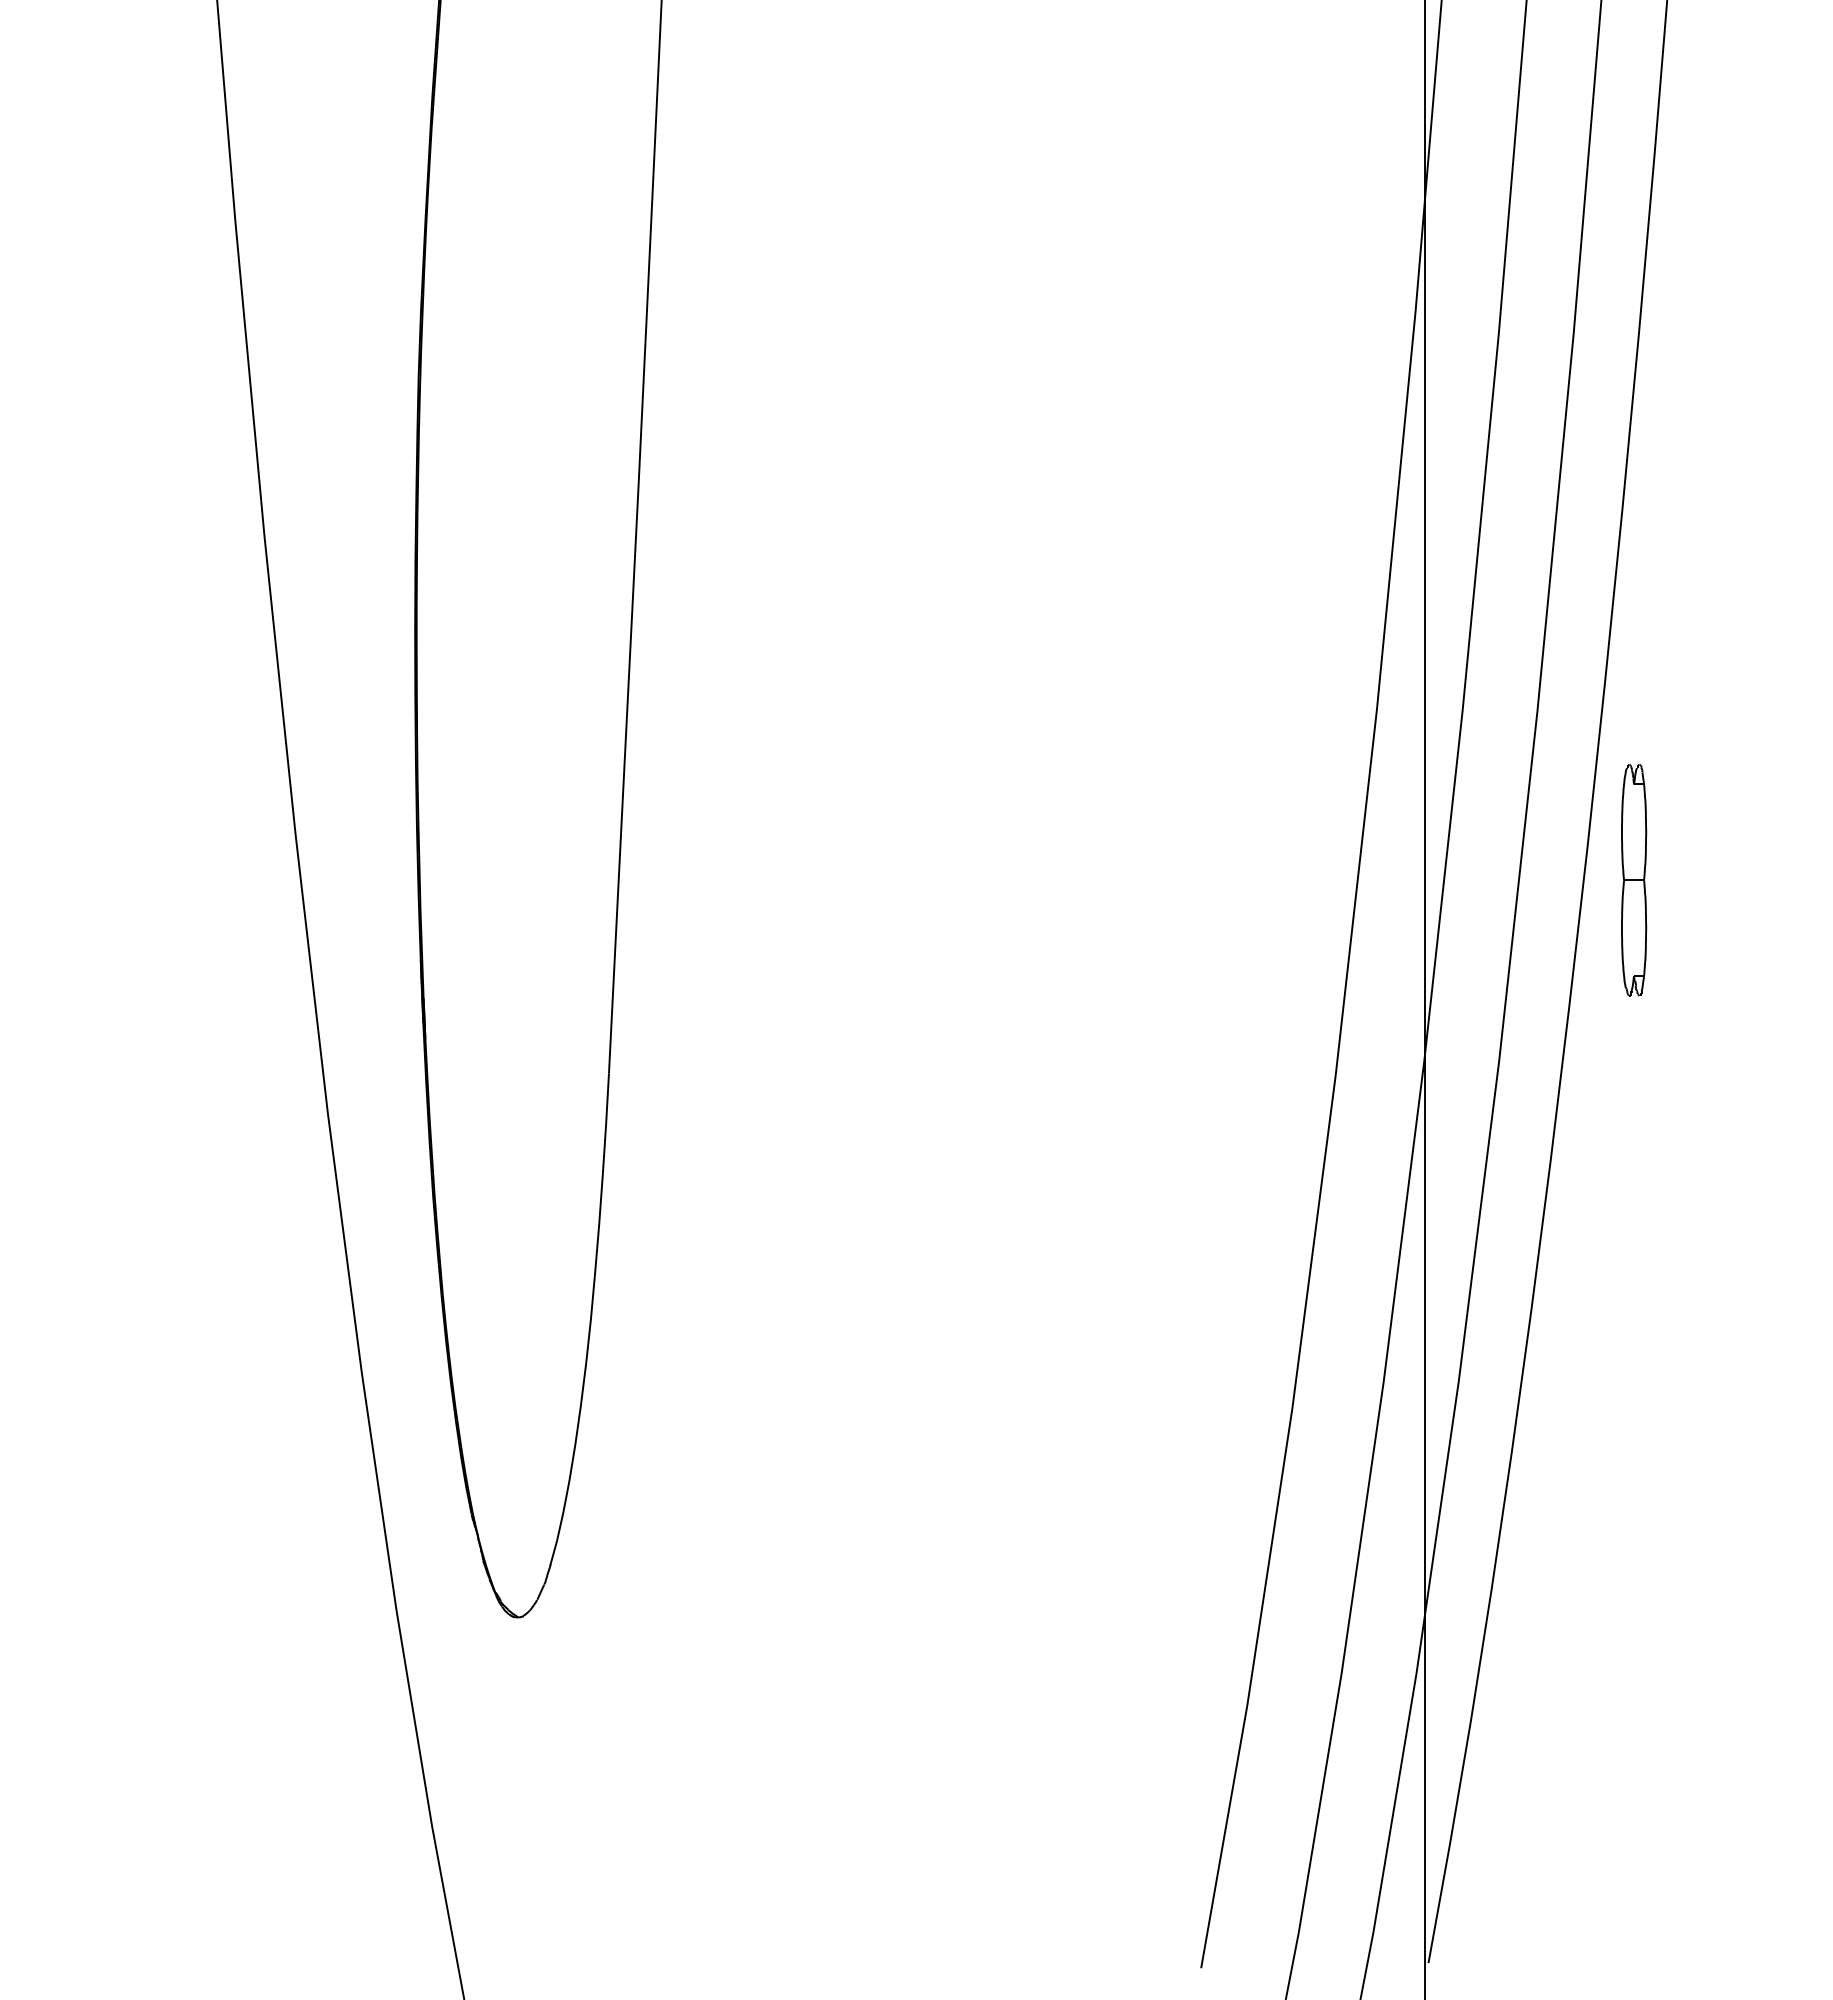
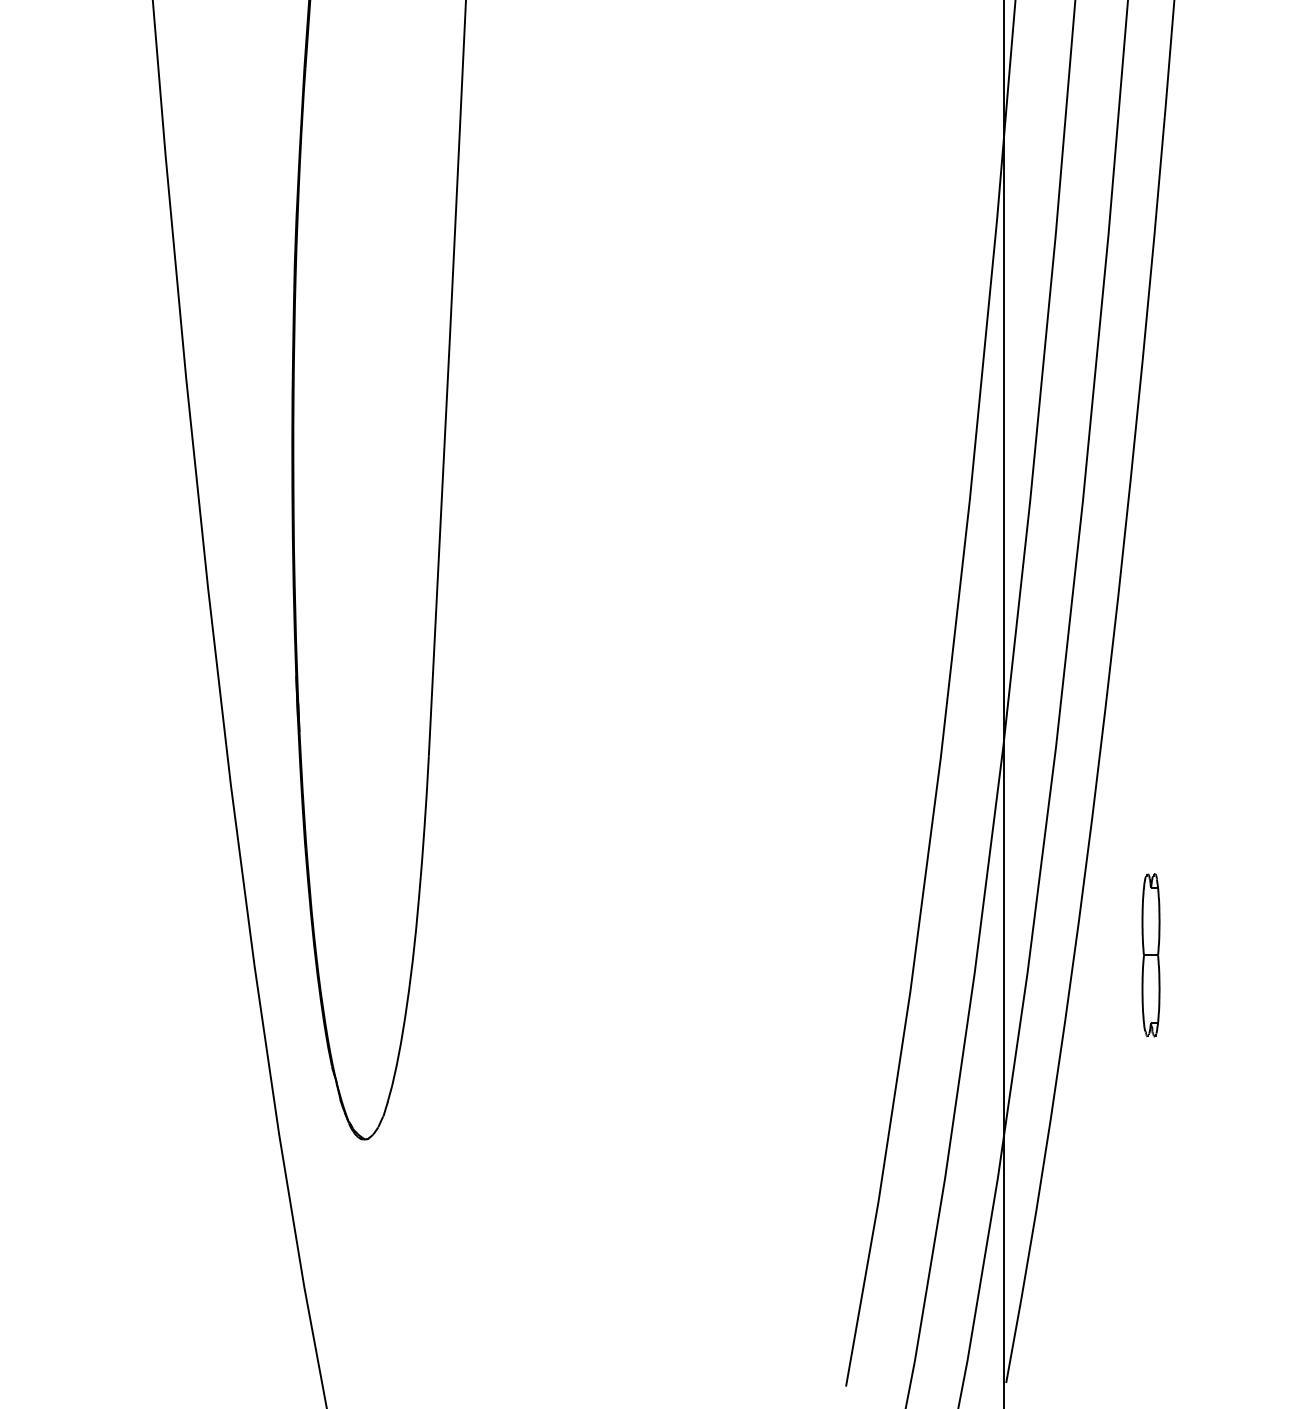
part: (1634, 880) -> (1151, 955), moved

